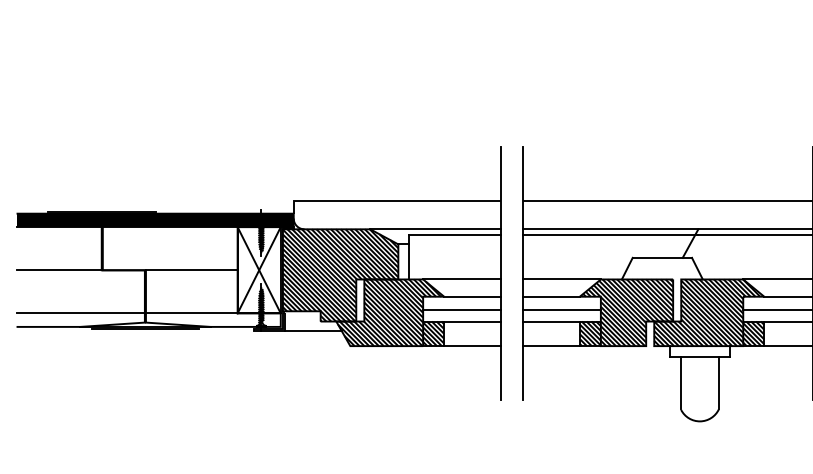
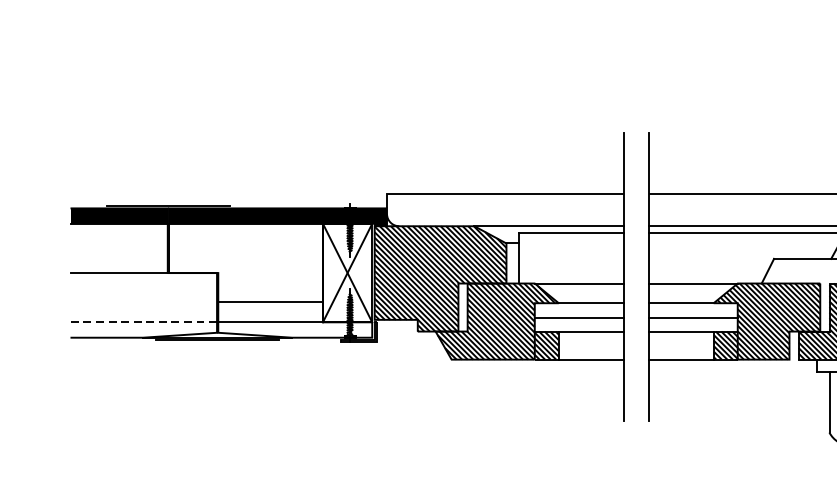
line: (191, 270) -> (270, 301), moved
line: (80, 313) -> (143, 322), solid -> dashed
line: (312, 330) -> (408, 341), removed

